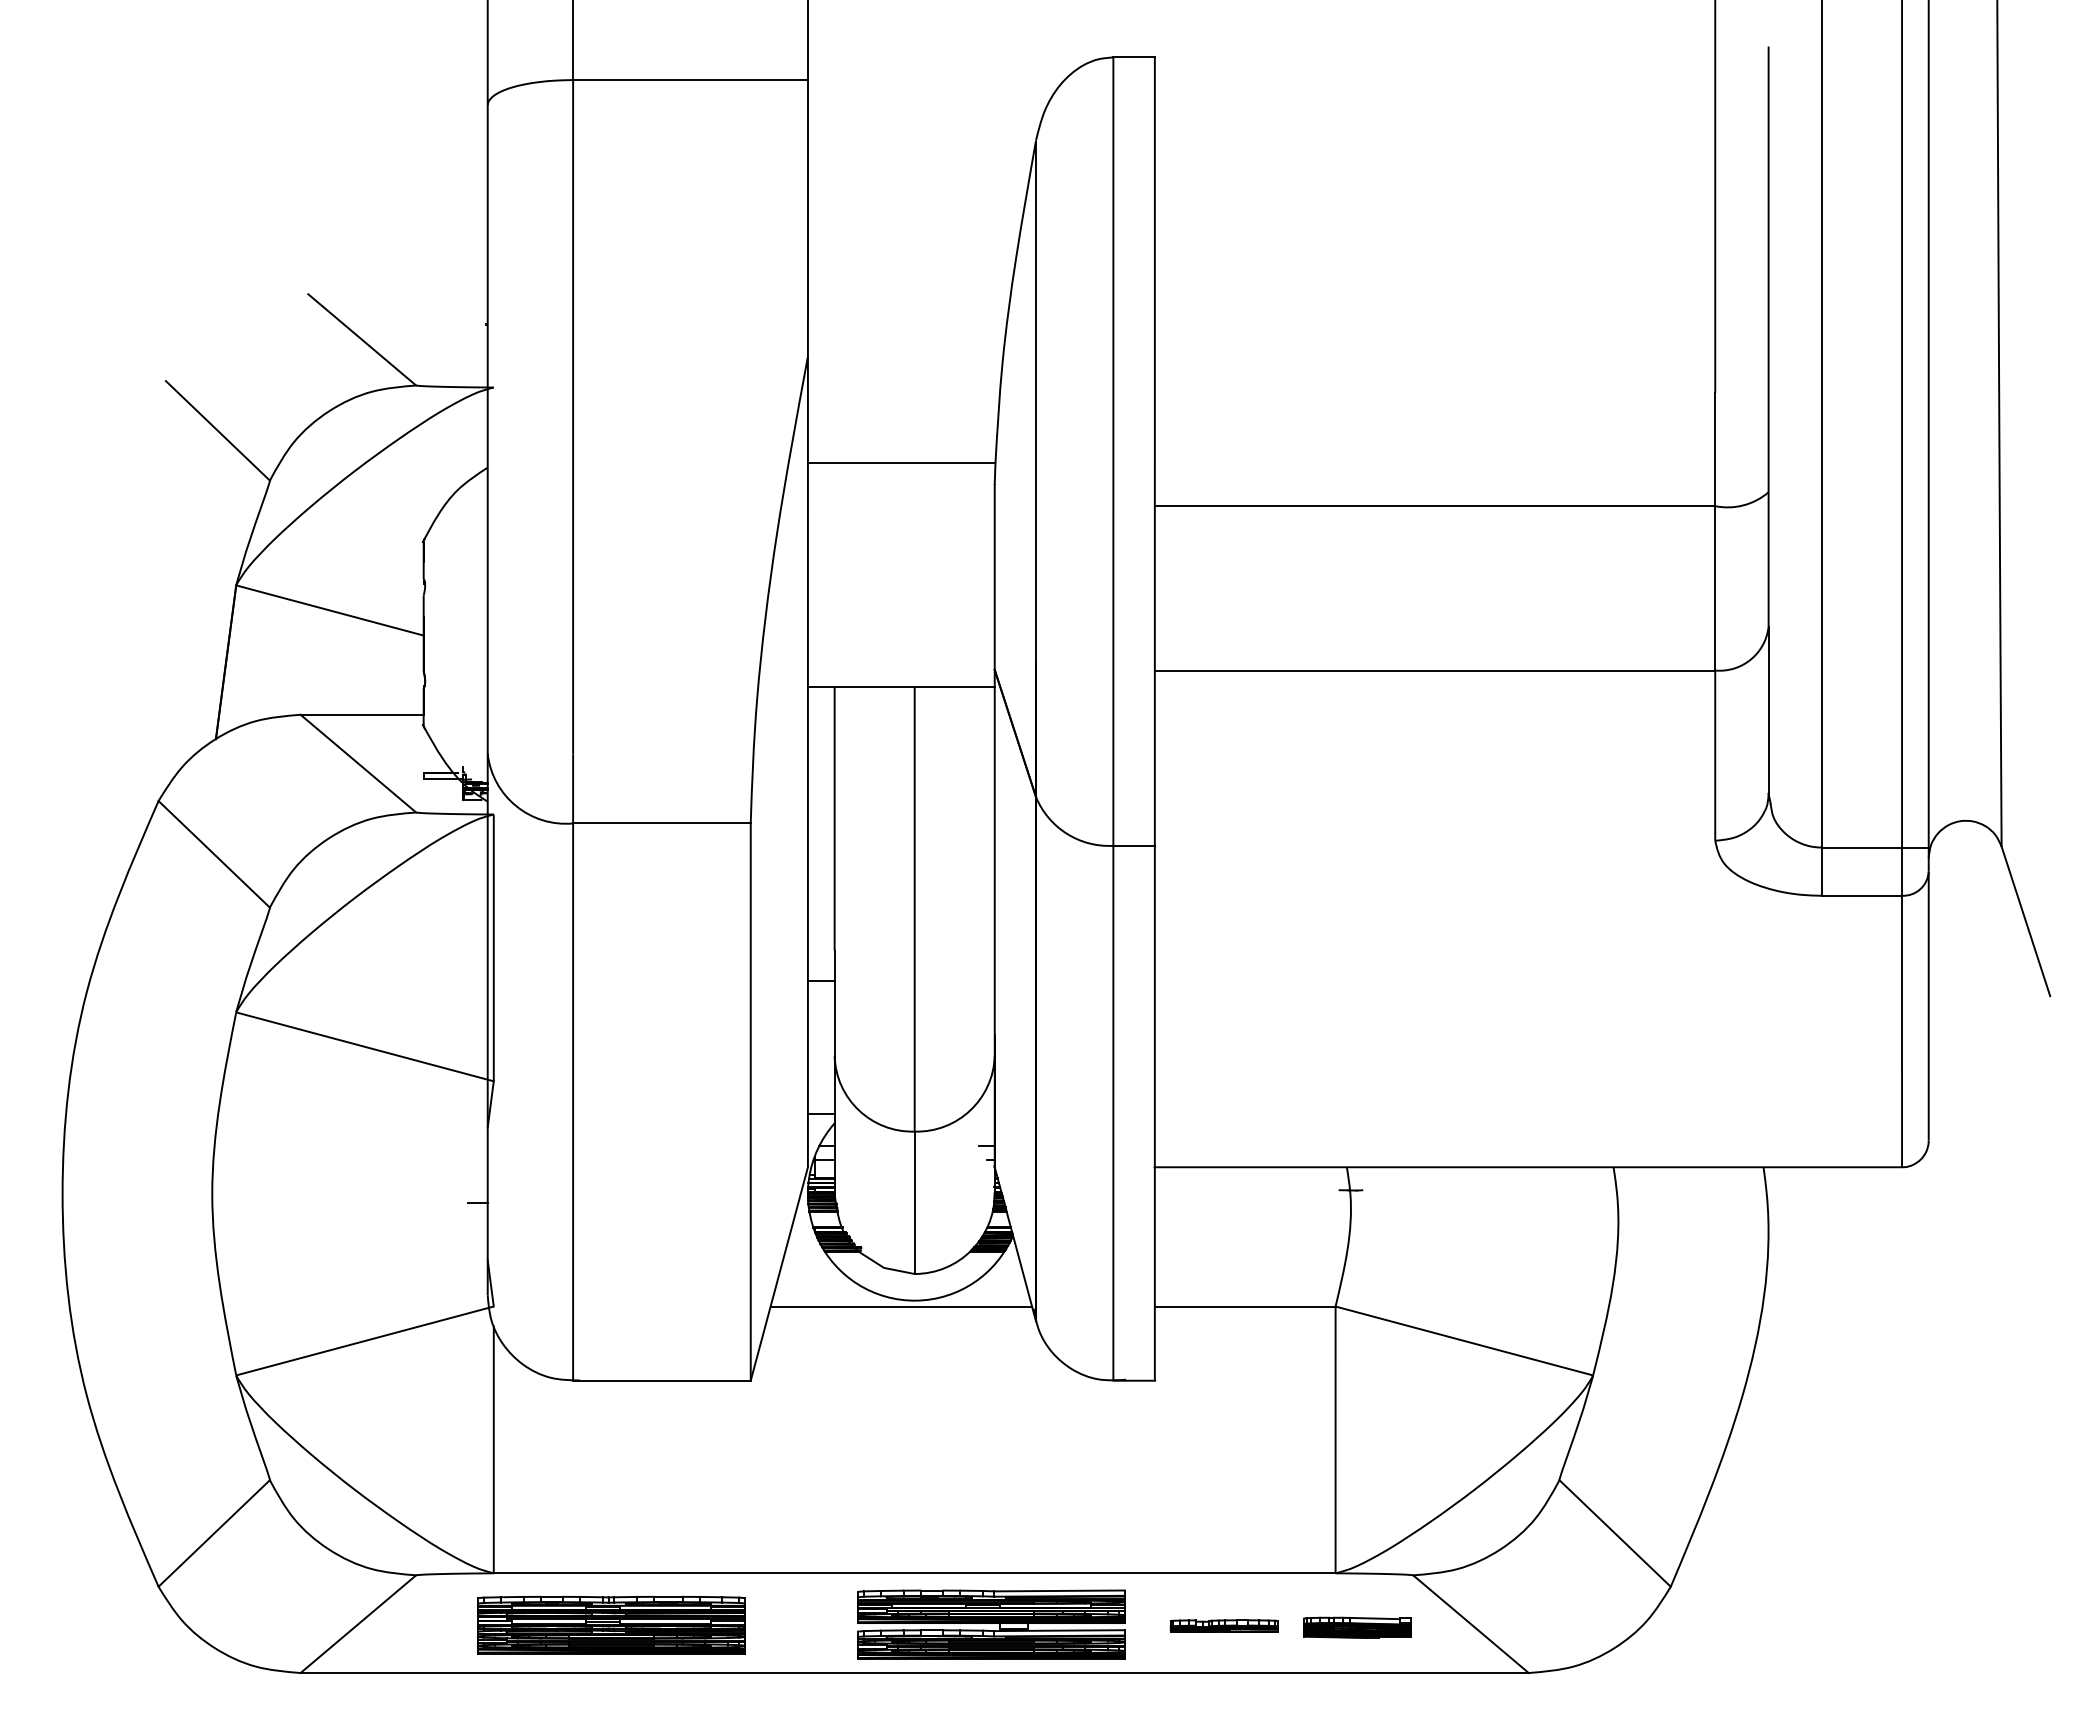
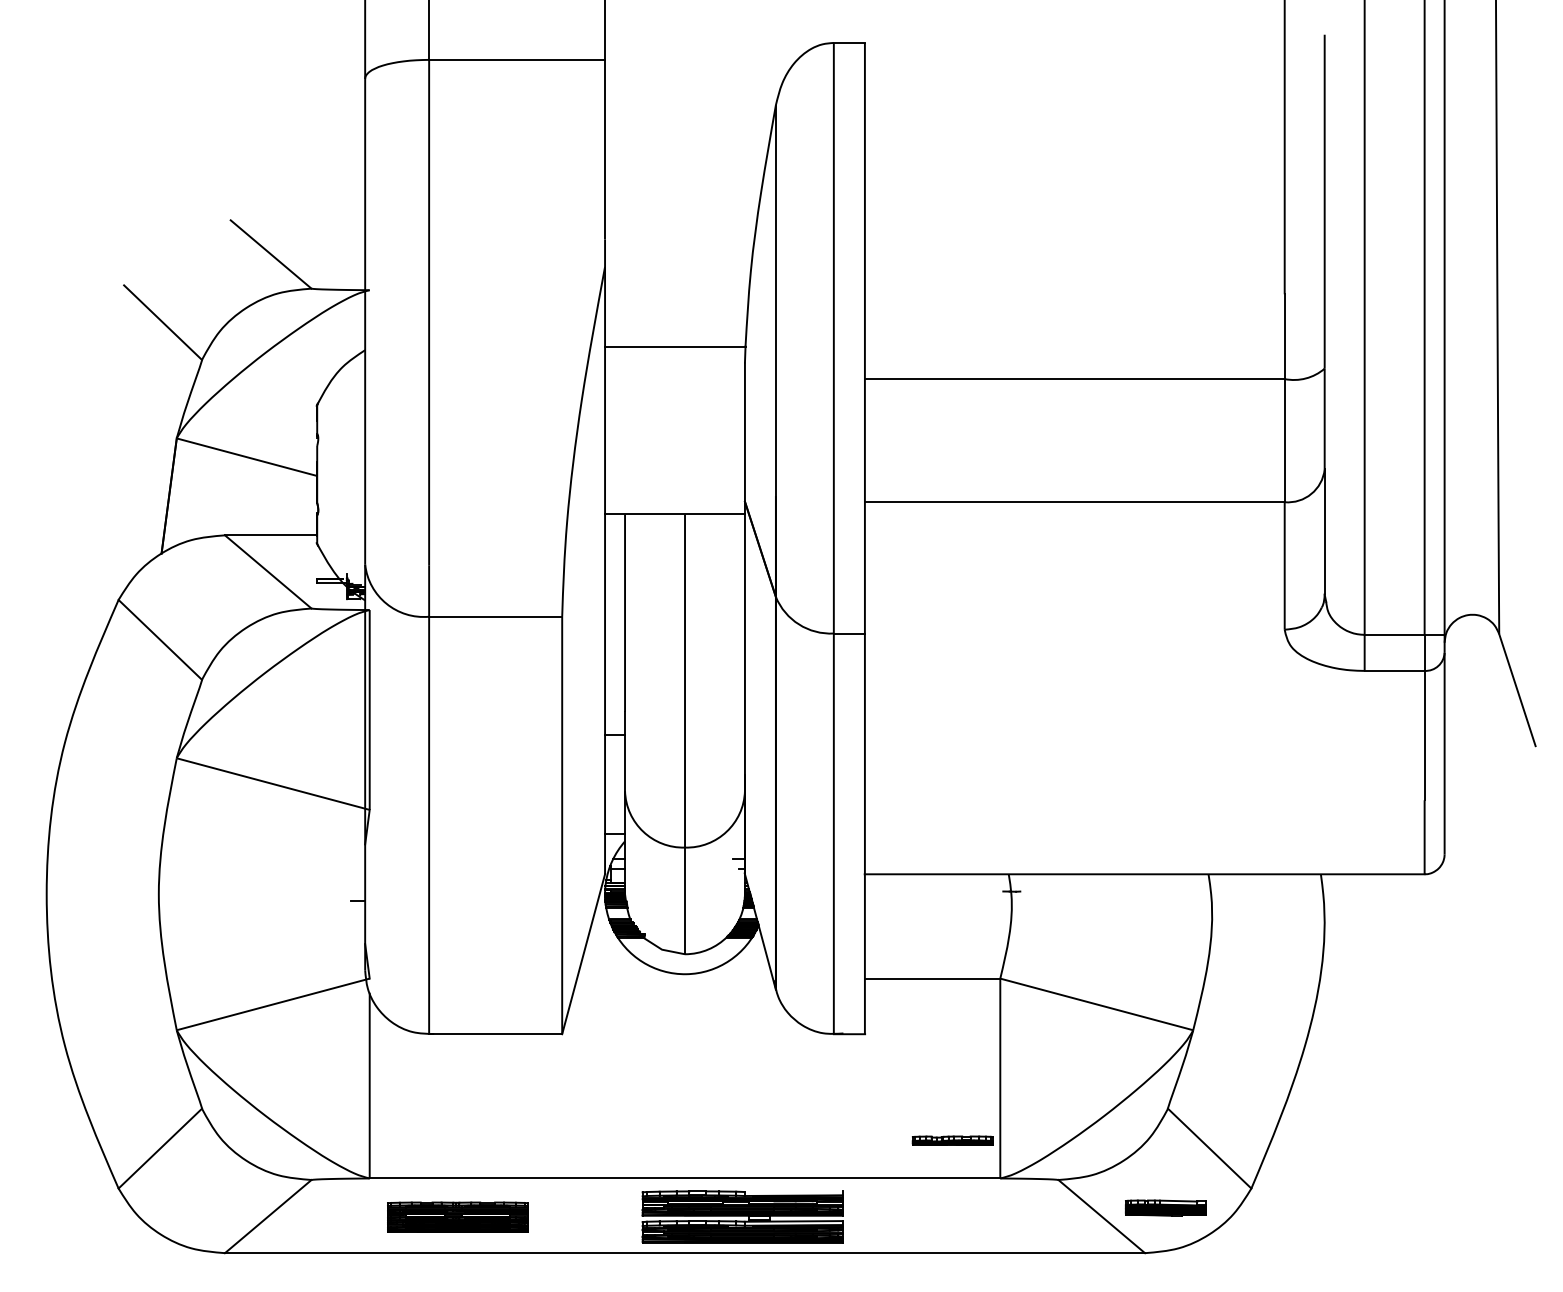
line: (901, 1306) -> (675, 978), removed
line: (1059, 1590) -> (793, 1191), removed
part: (611, 1625) -> (457, 1217), size x0.7
part: (1223, 1625) -> (952, 1140), moved
part: (1357, 1627) -> (1165, 1207), moved

